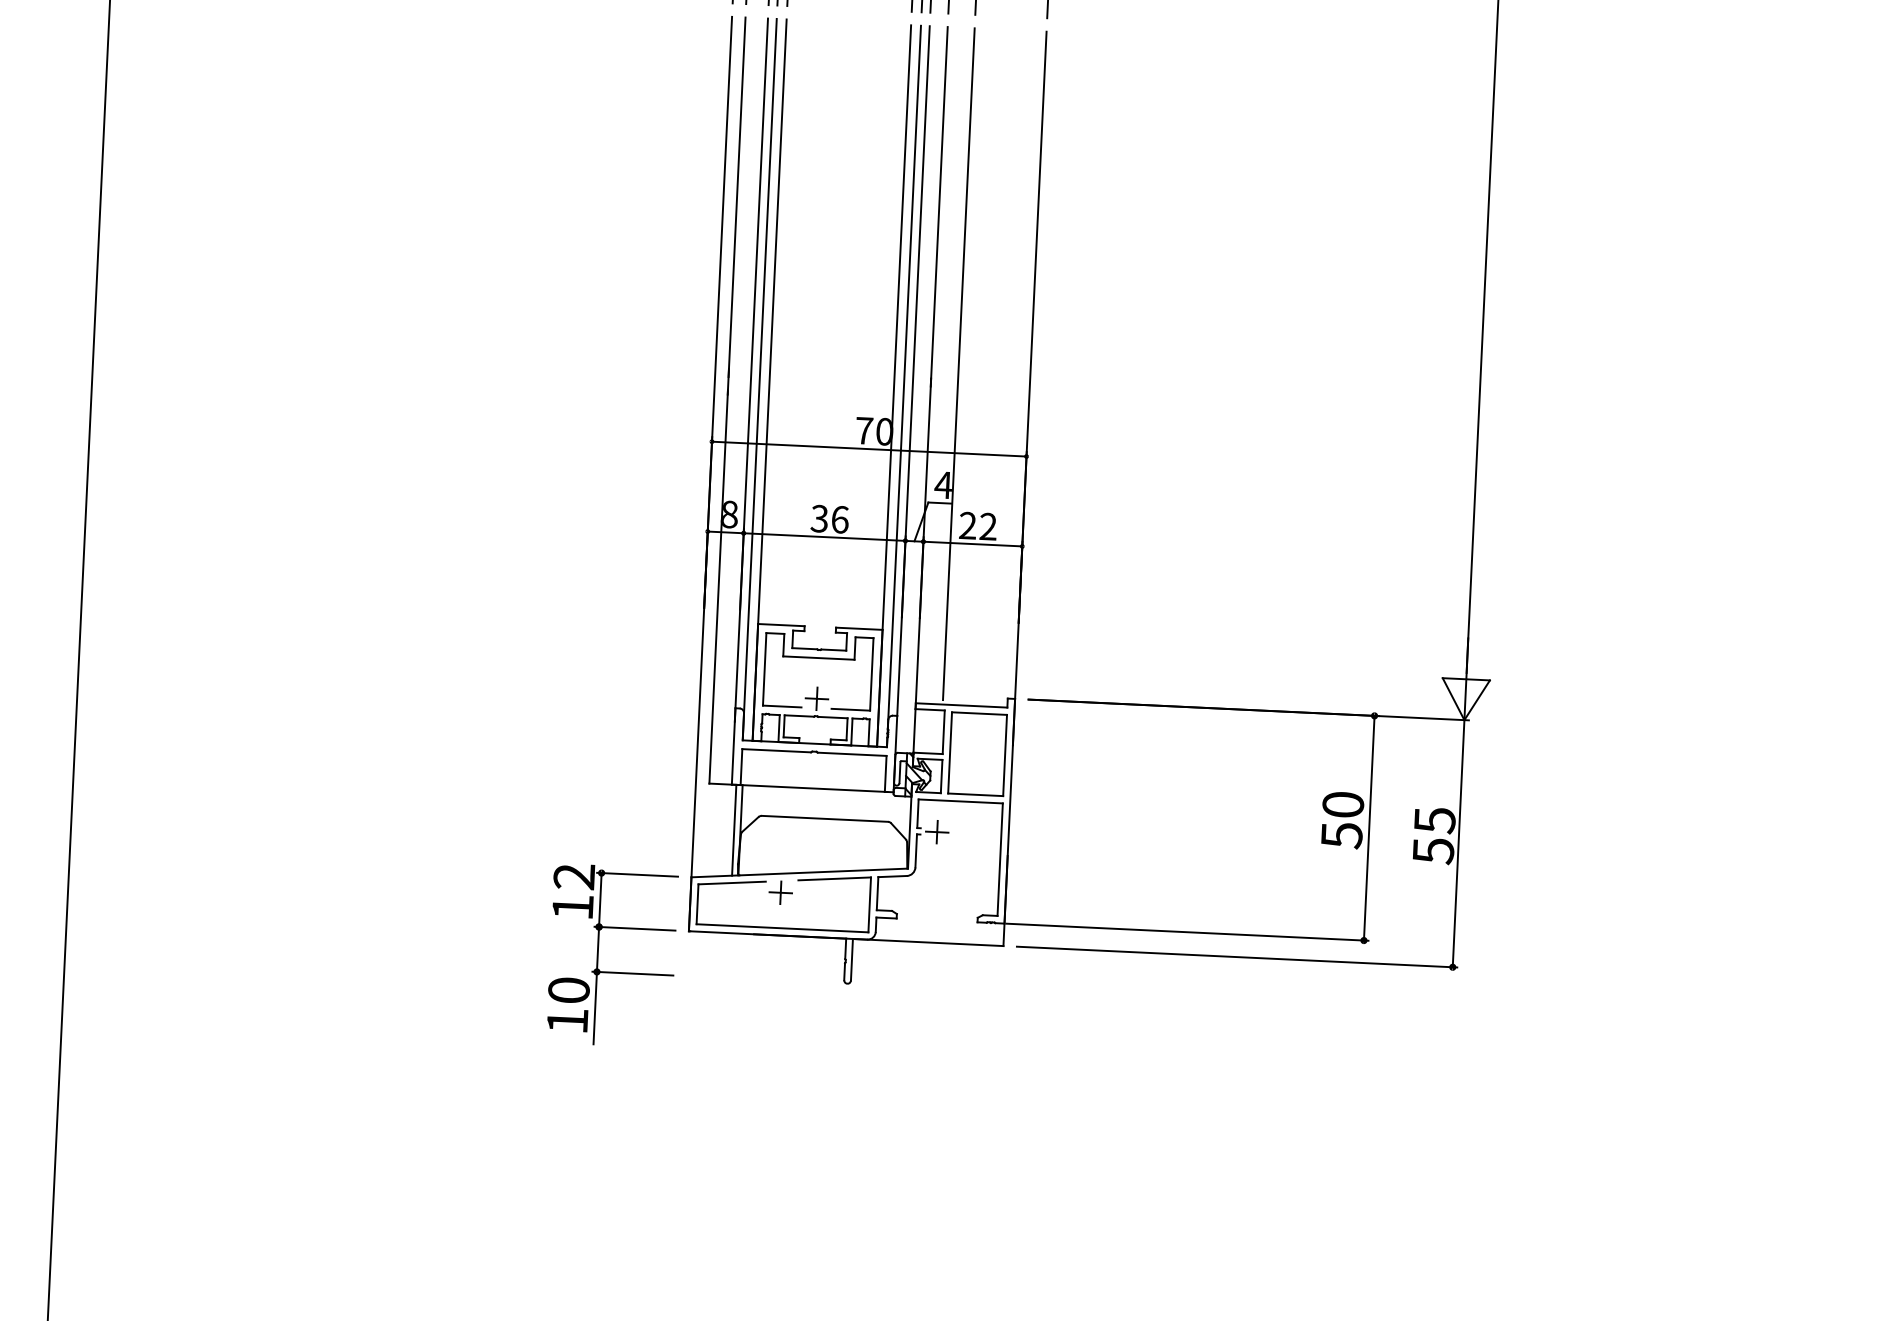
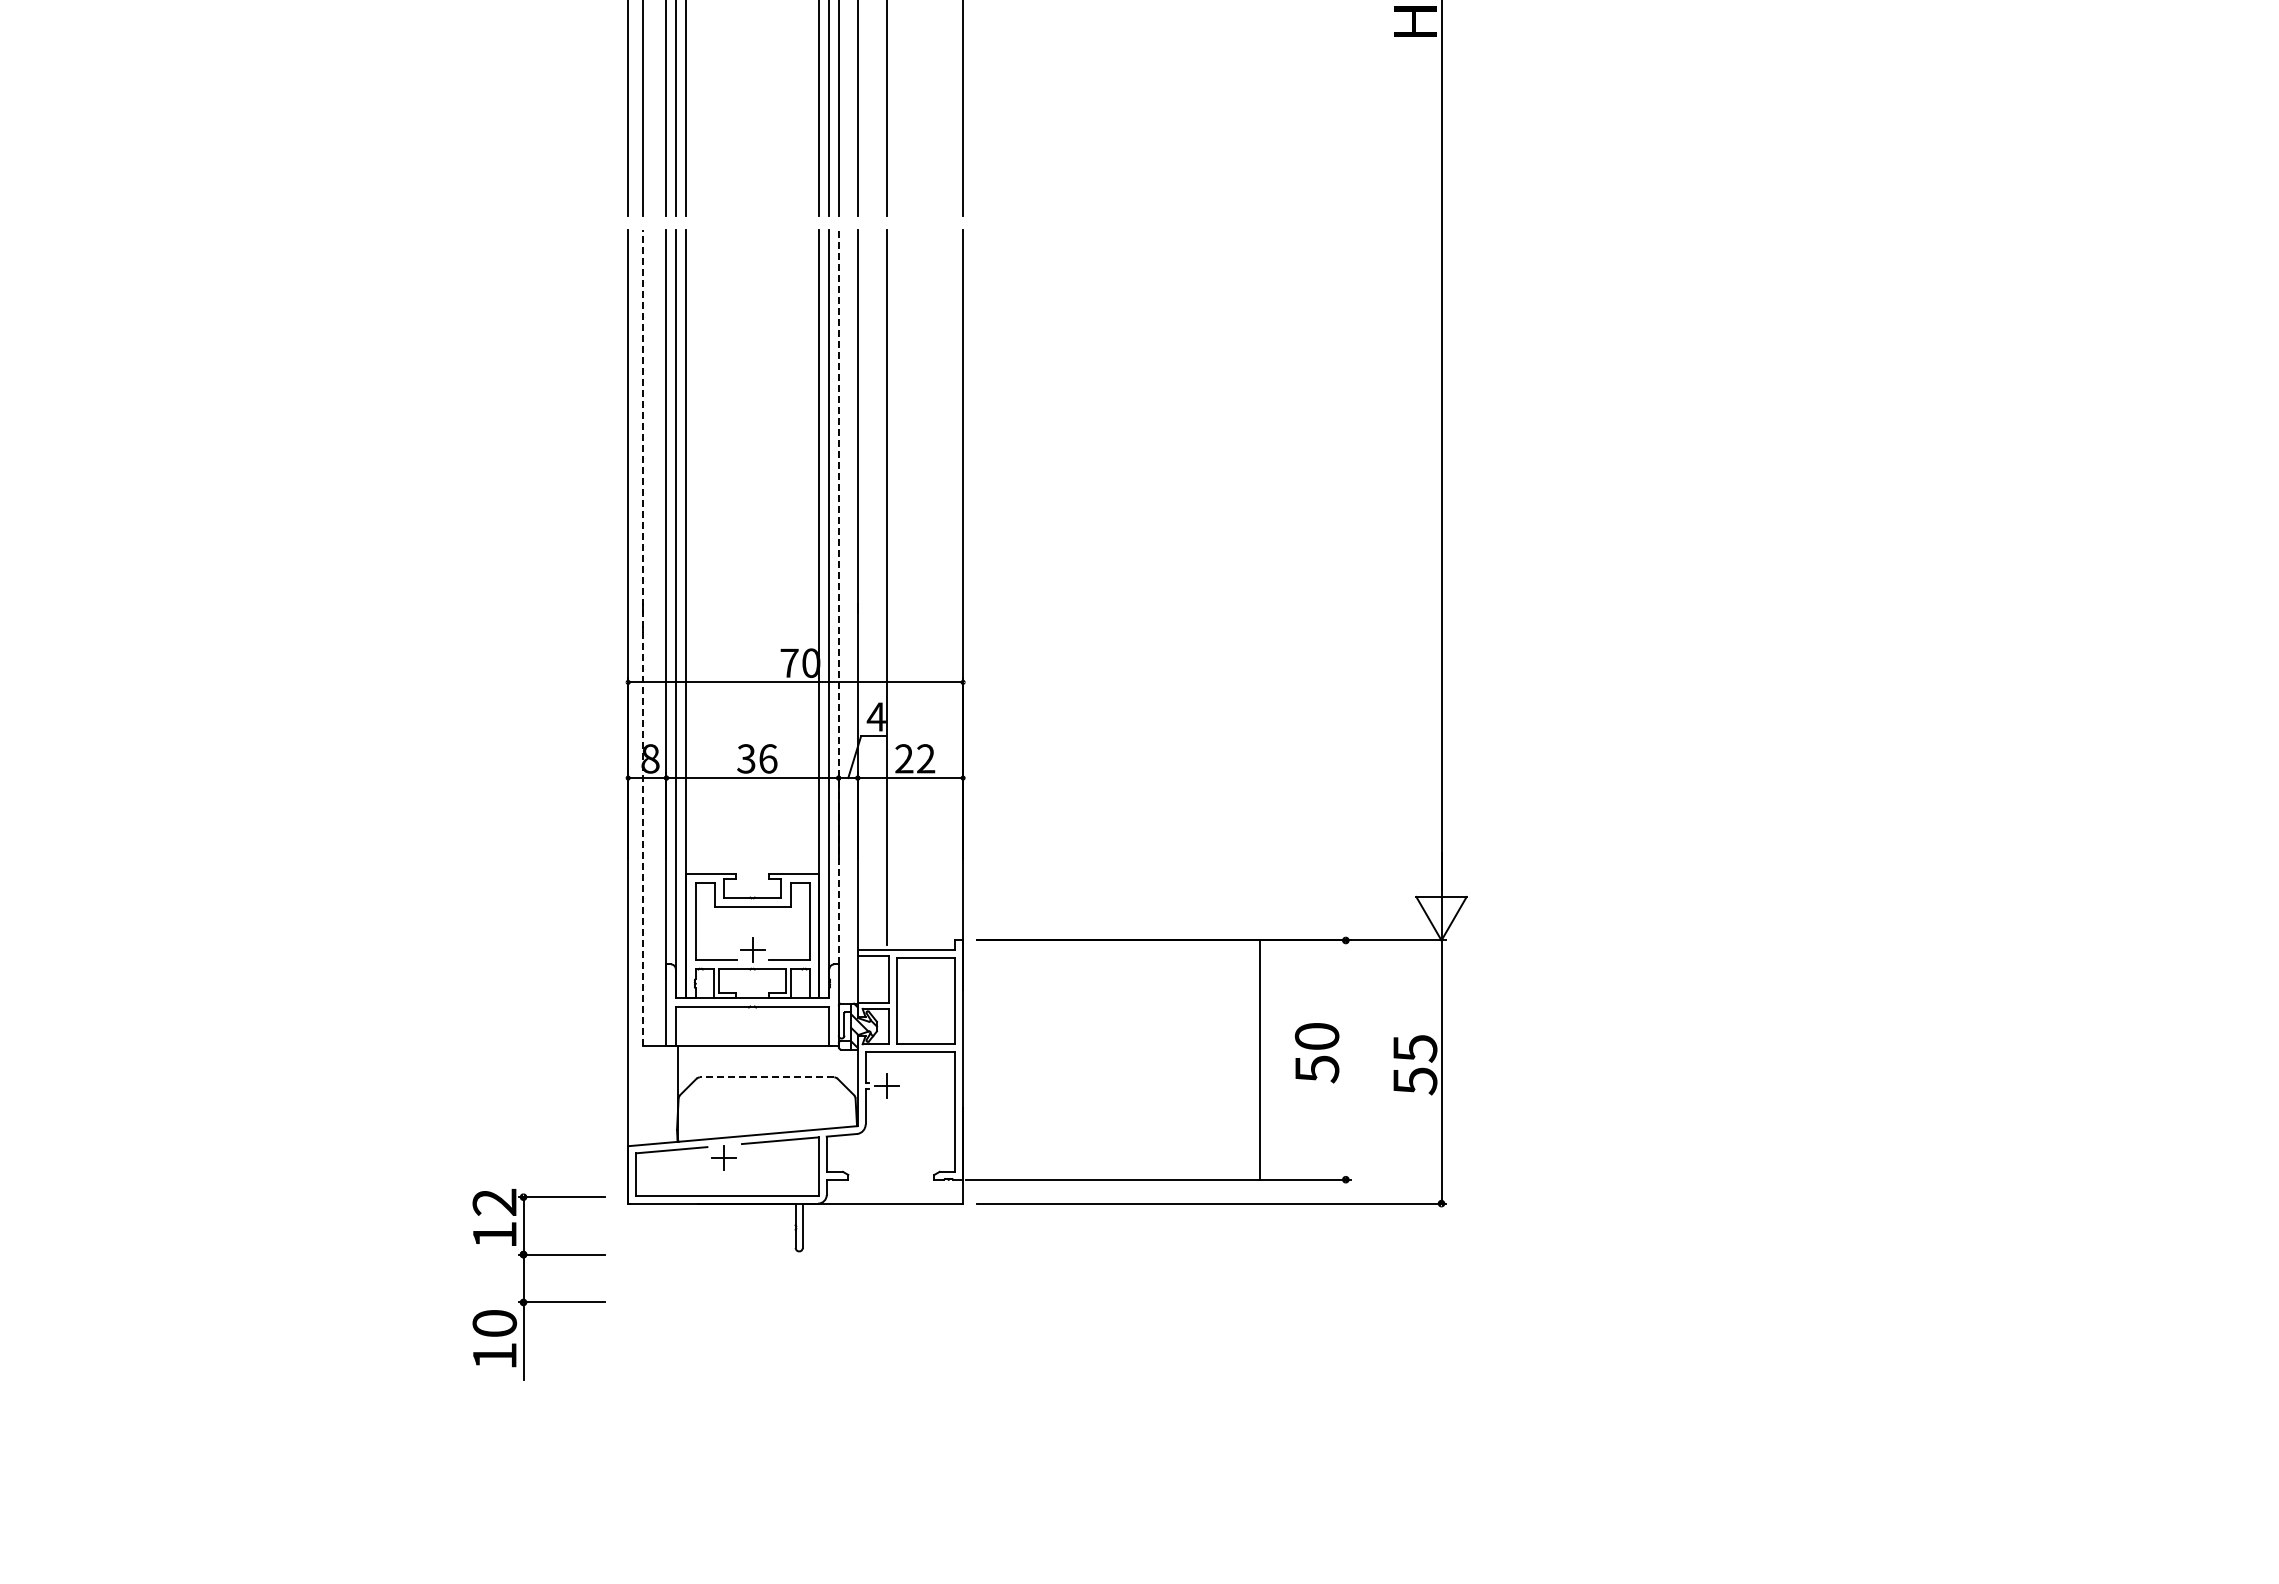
line: (913, 370) -> (838, 596), solid -> dashed
line: (727, 400) -> (642, 637), solid -> dashed
line: (824, 818) -> (766, 1077), solid -> dashed
line: (1368, 827) -> (1259, 1059), moved
line: (734, 829) -> (671, 1093), removed
part: (598, 955) -> (524, 1284), moved

